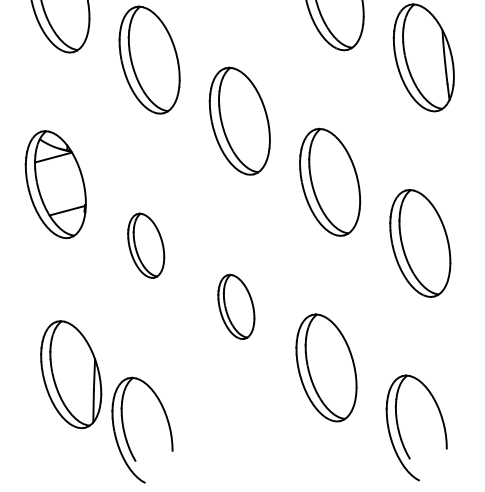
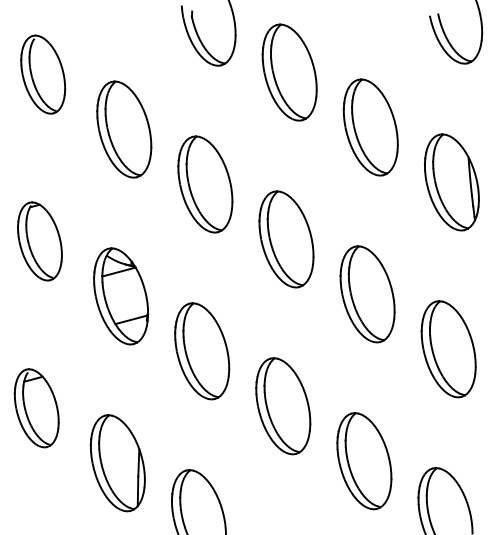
part: (146, 245) -> (202, 351), size x1.67
part: (236, 307) -> (283, 406), size x1.67
part: (70, 374) -> (117, 463), moved

